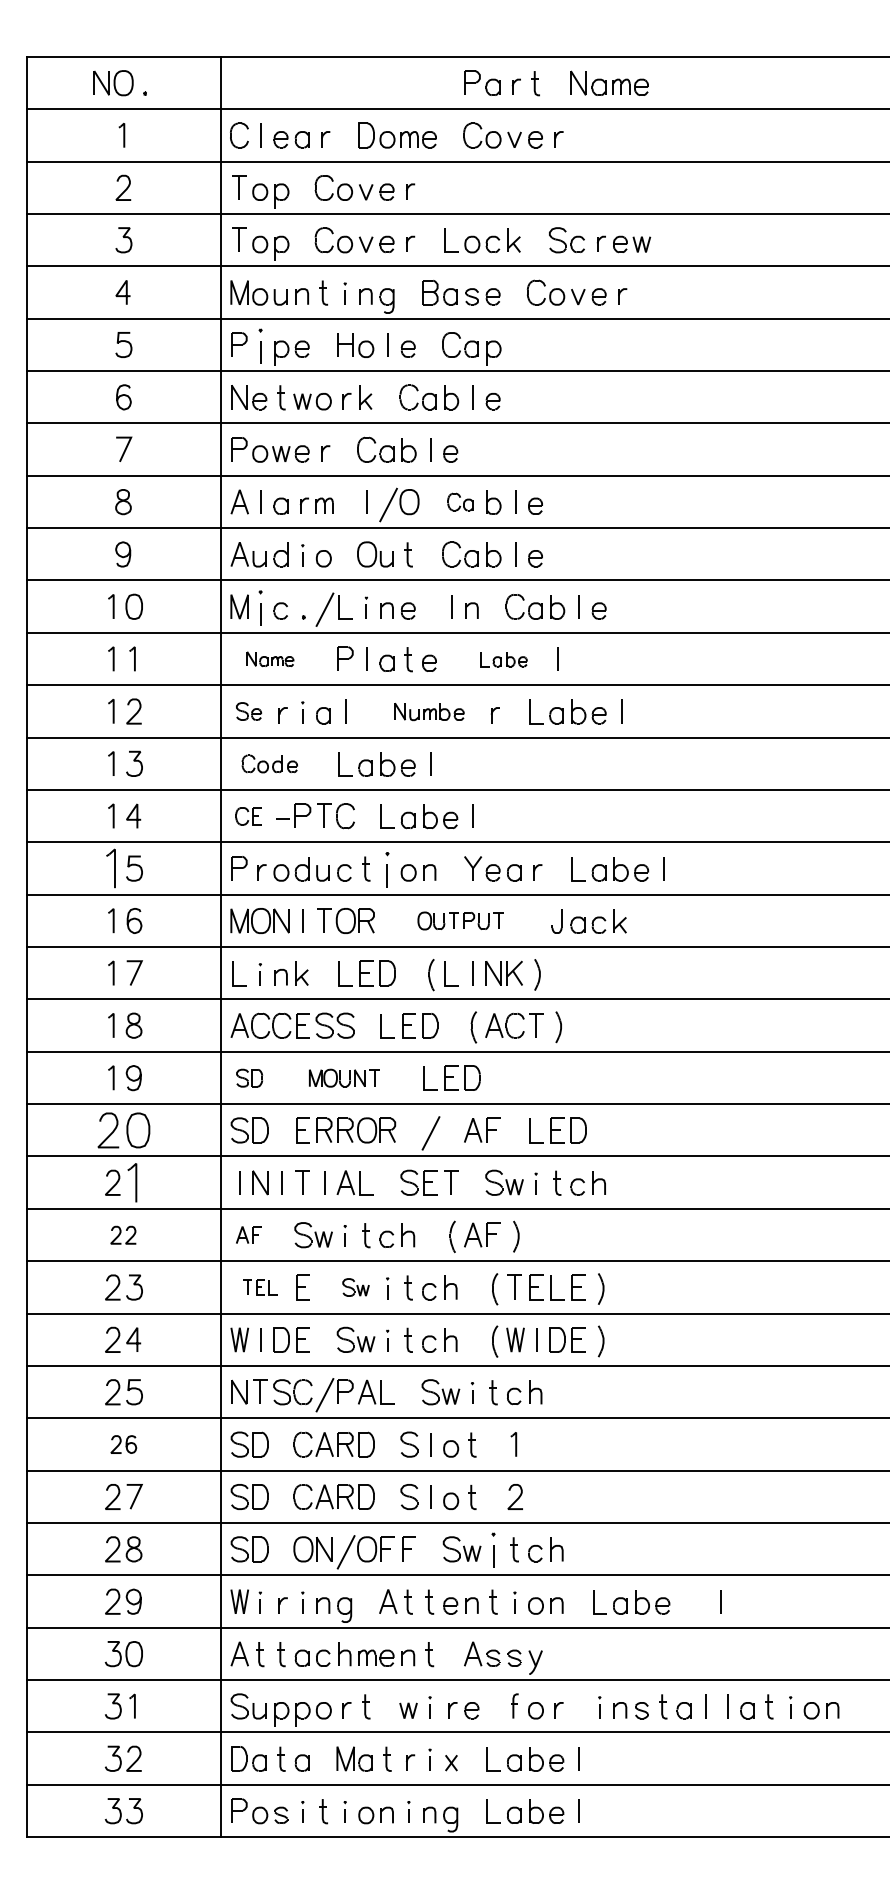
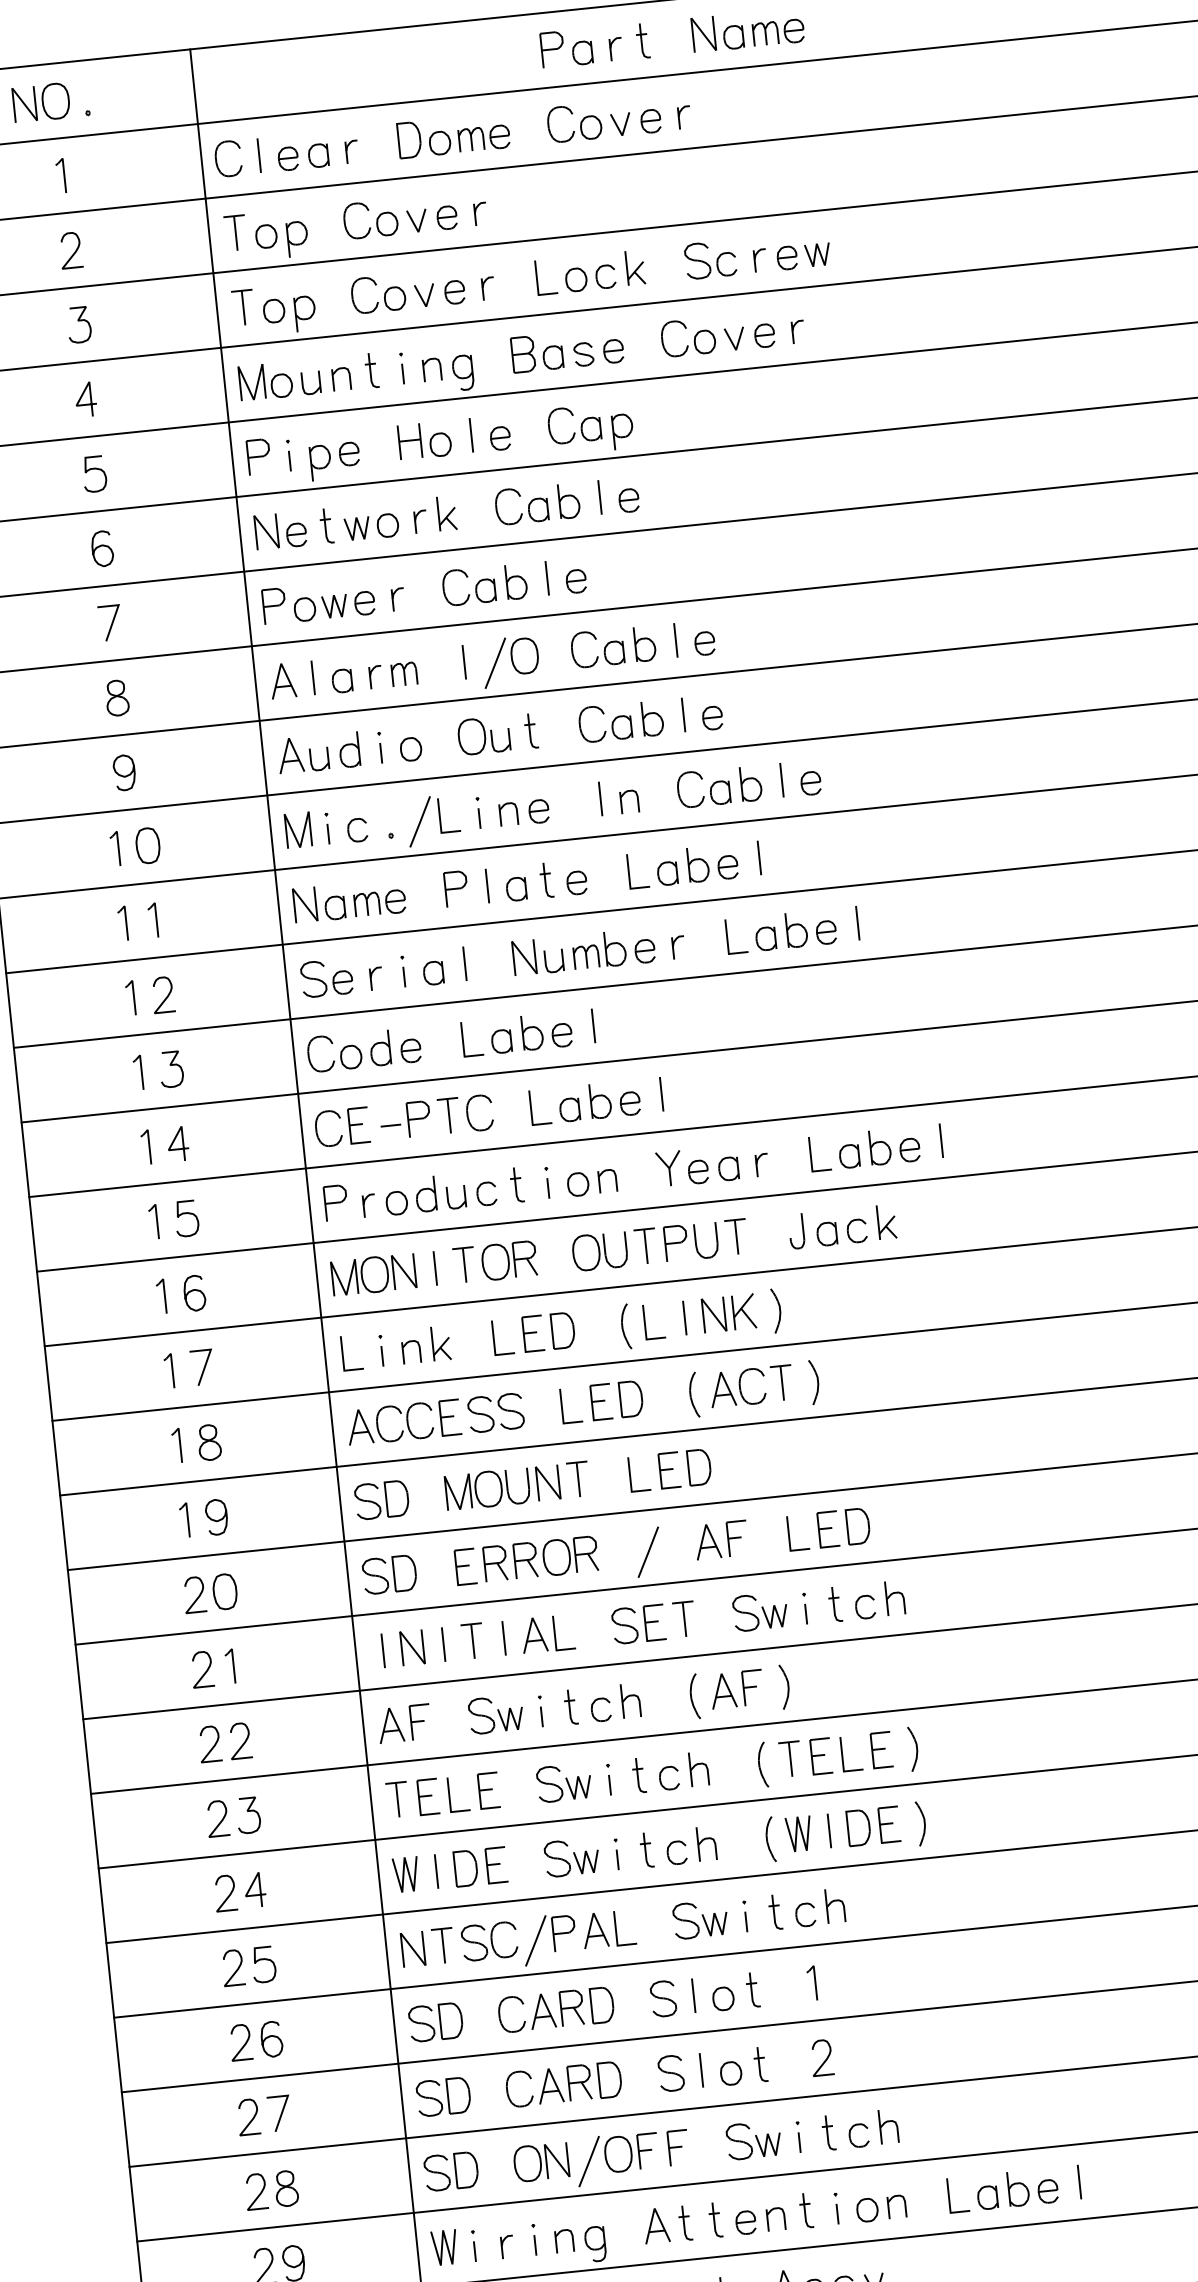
part: (259, 345) -> (287, 455), size x0.62
part: (460, 501) -> (597, 647), size x1.43
part: (259, 607) -> (326, 828), size x0.62
part: (270, 658) -> (349, 899), size x1.67
part: (503, 659) -> (681, 866), size x1.67
part: (248, 711) -> (326, 978), size x1.43
part: (429, 711) -> (584, 951), size x1.43
part: (269, 763) -> (363, 1049), size x1.43
part: (248, 816) -> (341, 1127), size x1.43
part: (111, 868) -> (154, 1221), size x0.62
part: (387, 869) -> (547, 1182), size x0.62
part: (460, 920) -> (659, 1244), size x1.43
part: (249, 1078) -> (381, 1500), size x1.43
part: (344, 1078) -> (517, 1486), size x1.43
part: (123, 1130) -> (209, 1593), size x0.71
part: (132, 1182) -> (230, 1666), size x0.62
part: (248, 1234) -> (403, 1723), size x1.43
part: (123, 1235) -> (225, 1743), size x1.43
part: (260, 1287) -> (428, 1796), size x1.67
part: (355, 1287) -> (563, 1782), size x1.43
part: (123, 1444) -> (256, 2040), size x1.43
part: (493, 1550) -> (798, 2137), size x0.62
line: (720, 1601) -> (1078, 2181), moved

